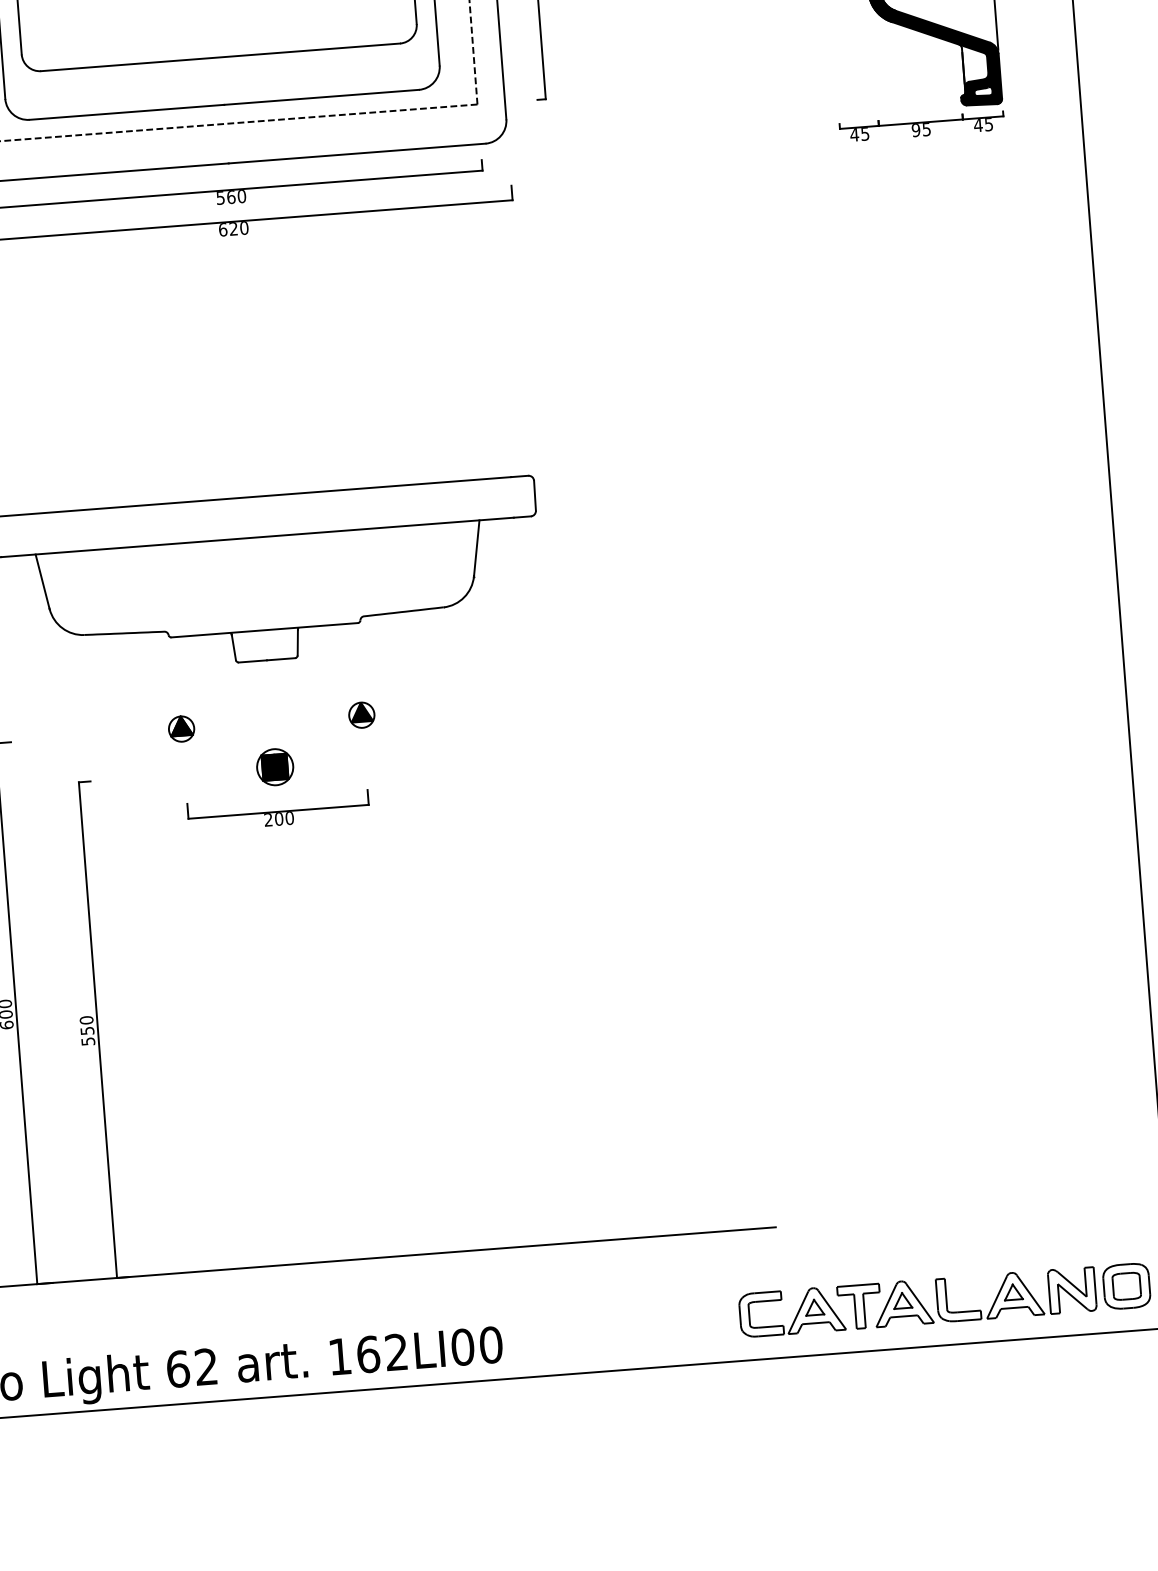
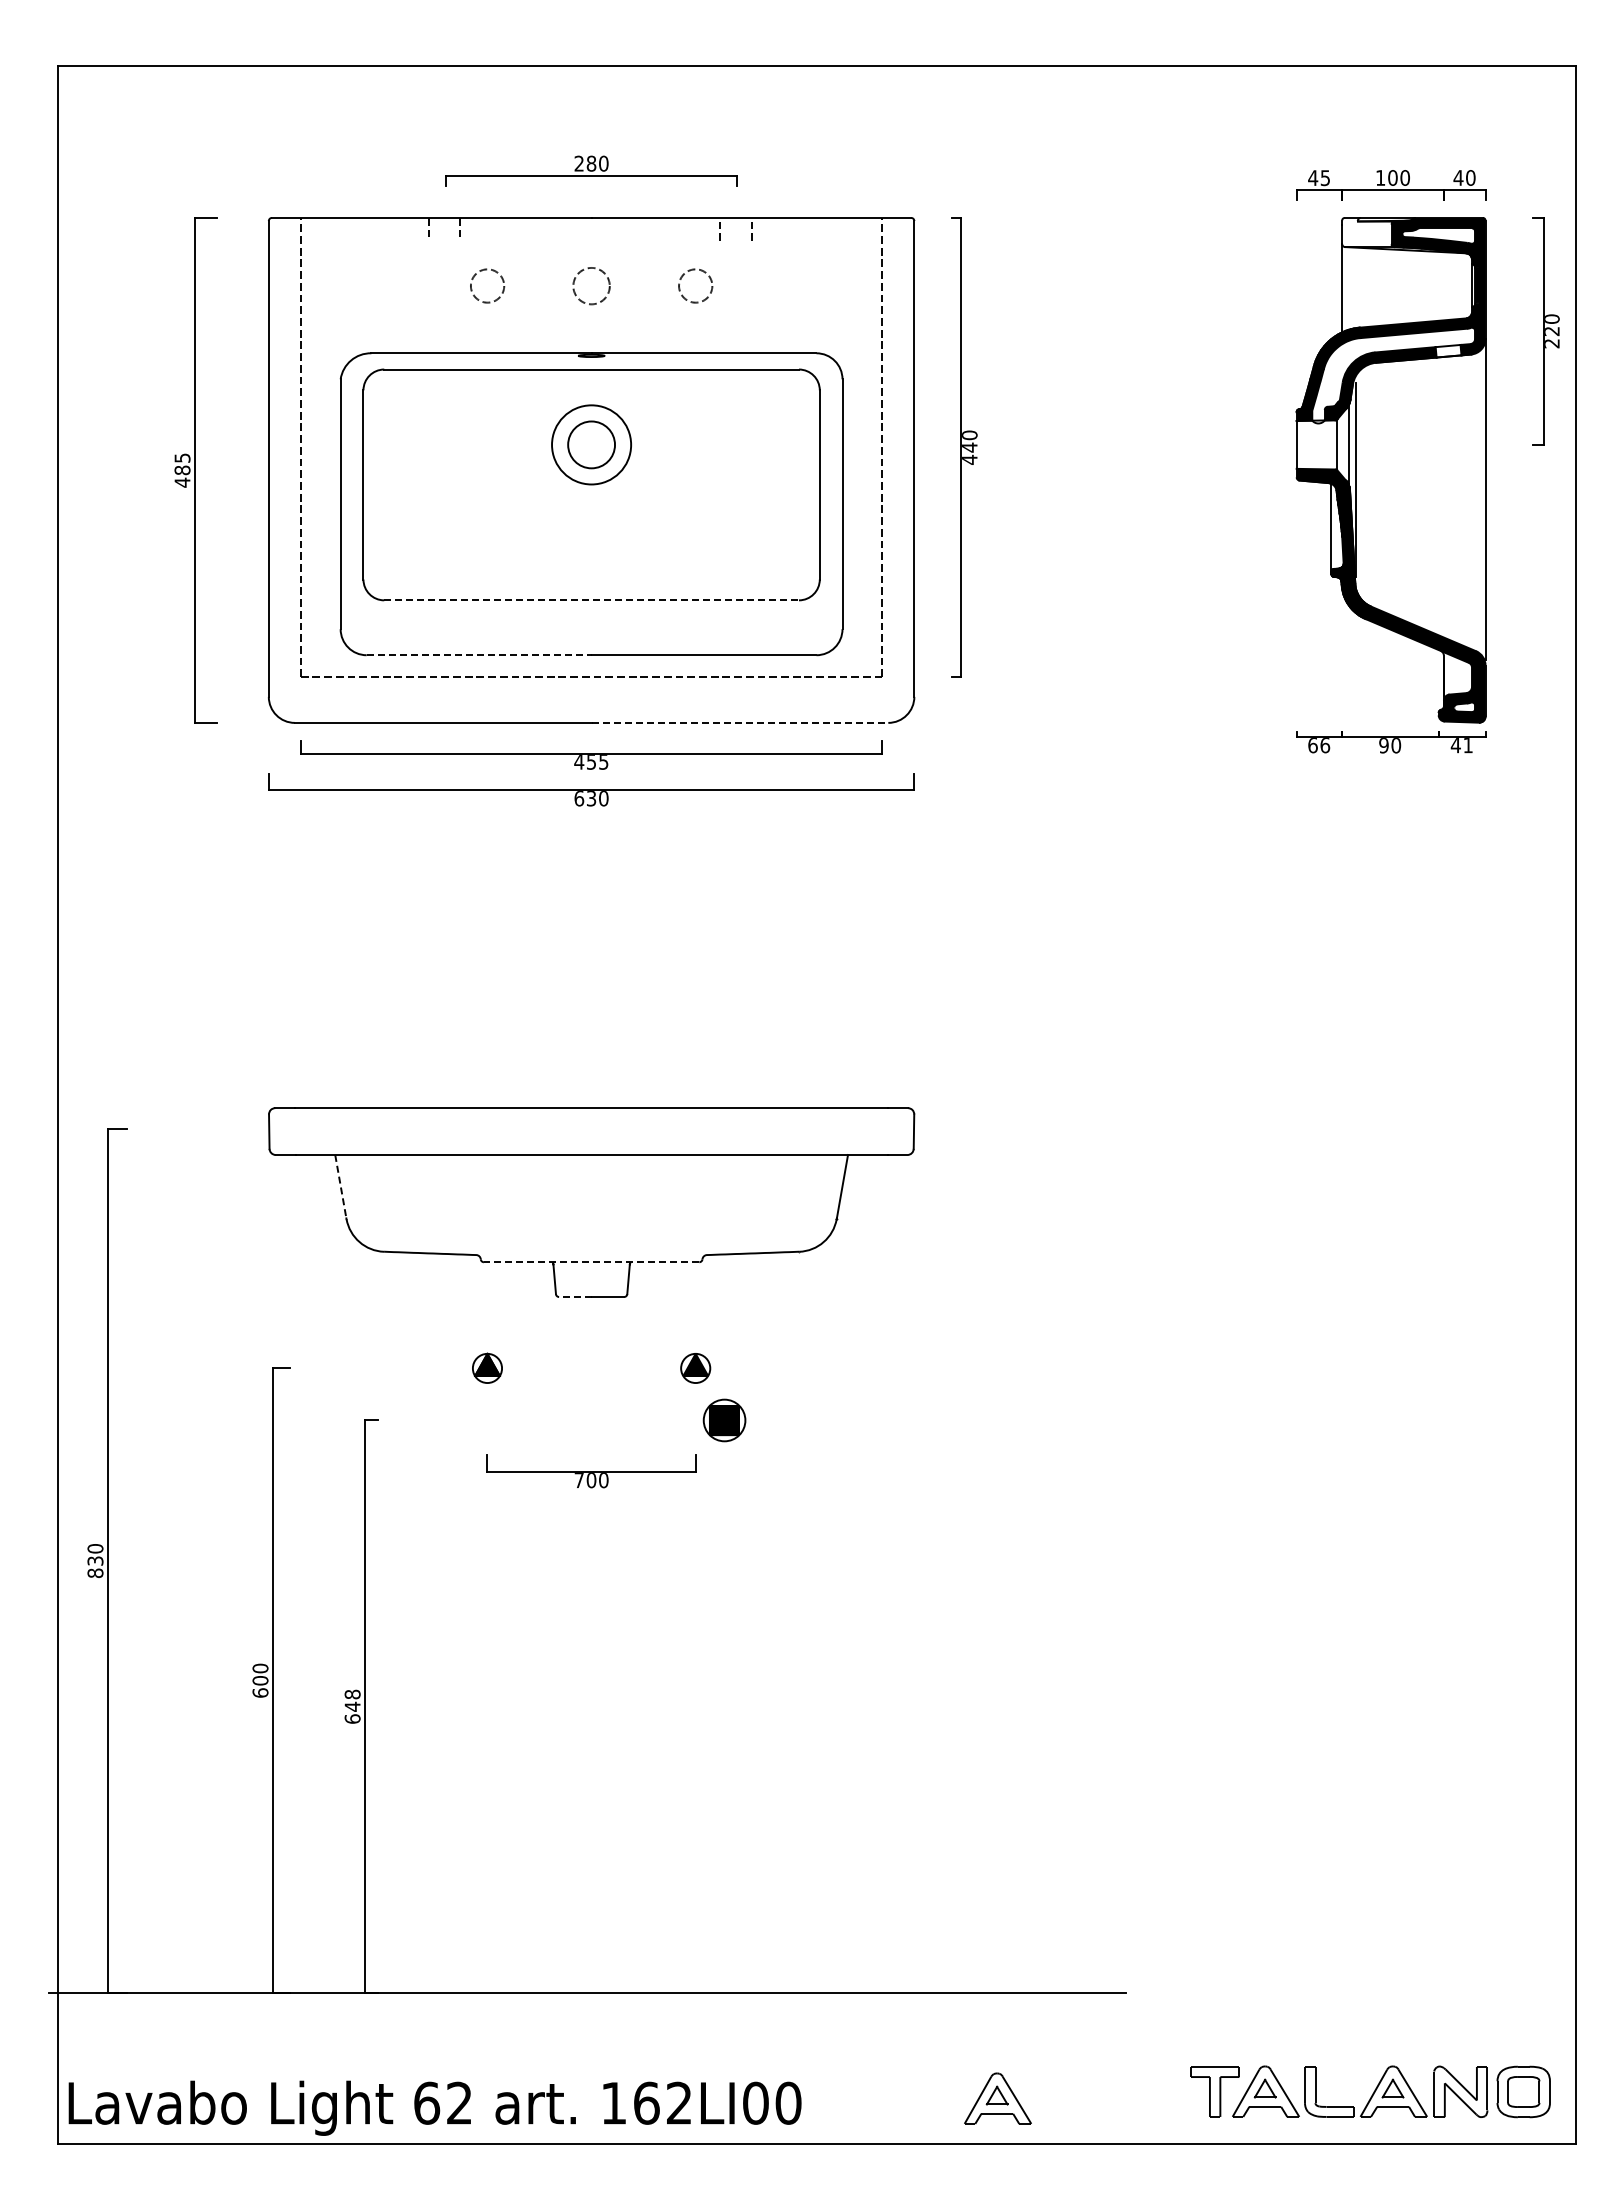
line: (221, 57) -> (592, 600), solid -> dashed
line: (127, 112) -> (479, 655), solid -> dashed
text: (988, 124) -> (1467, 745), 45 -> 41
text: (926, 129) -> (1396, 745), 95 -> 90
text: (859, 134) -> (1318, 745), 45 -> 66
line: (357, 153) -> (740, 722), solid -> dashed
text: (231, 197) -> (591, 762), 560 -> 455
text: (233, 228) -> (591, 798), 620 -> 630
line: (42, 582) -> (340, 1187), solid -> dashed
line: (264, 630) -> (591, 1262), solid -> dashed
line: (252, 661) -> (574, 1297), solid -> dashed
part: (275, 767) -> (724, 1420), moved
text: (267, 820) -> (578, 1480), 200 -> 700
text: (87, 1030) -> (352, 1706), 550 -> 648
part: (792, 1311) -> (1137, 2091), removed
part: (671, 1327) -> (997, 2098), added

